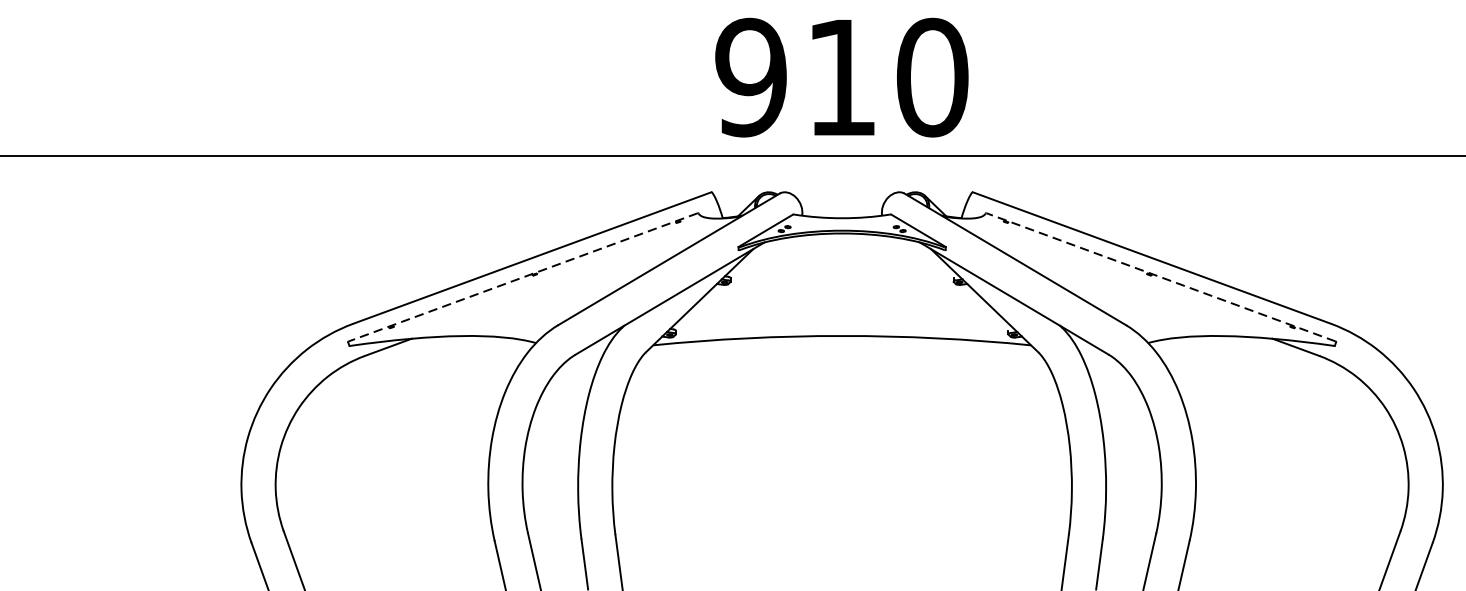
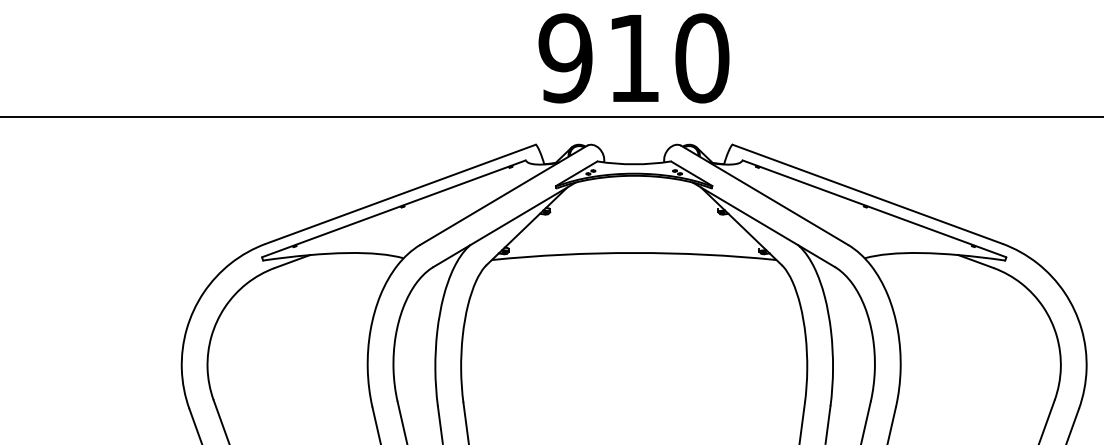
line: (522, 276) -> (393, 208), dashed -> solid
line: (1159, 276) -> (873, 208), dashed -> solid

